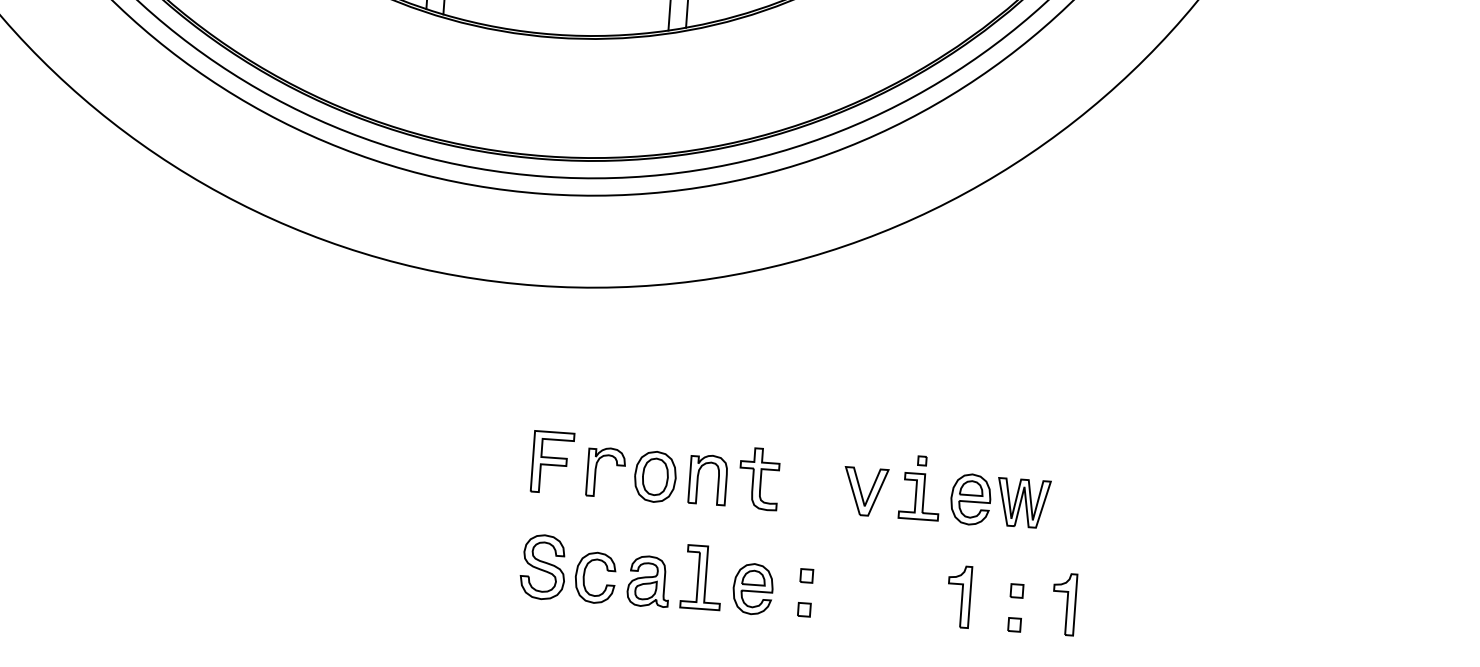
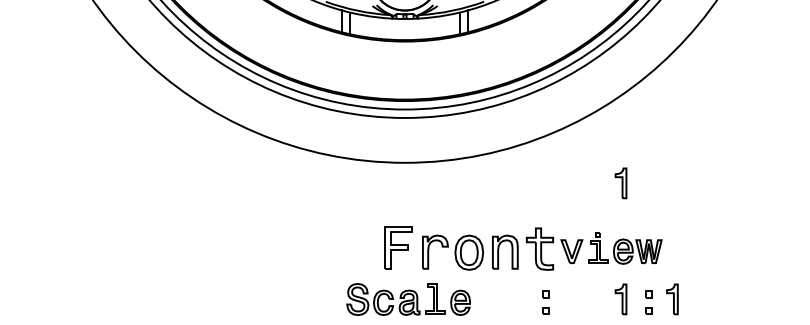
part: (975, 359) -> (620, 183), added
part: (654, 470) -> (468, 248), size x1.4
part: (646, 574) -> (408, 299), moved

